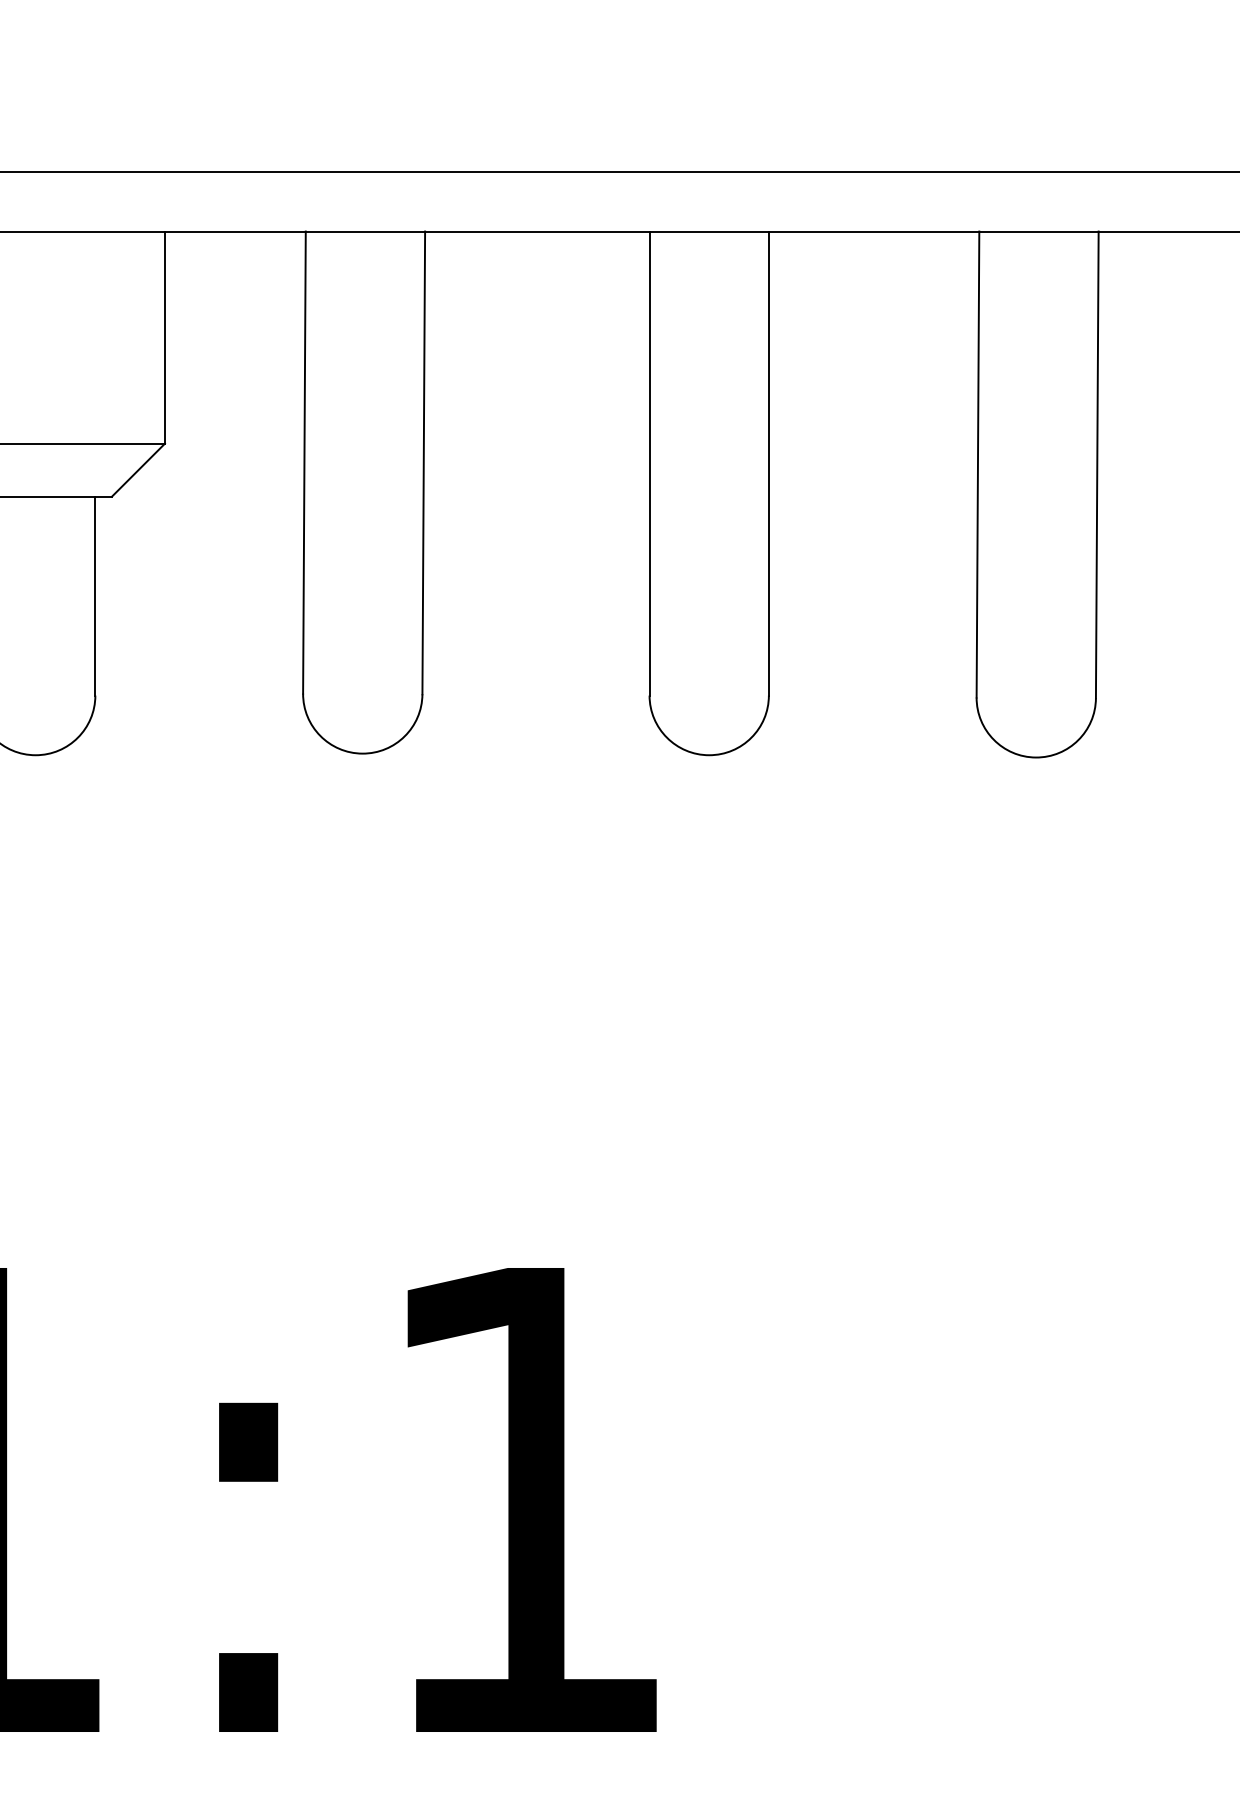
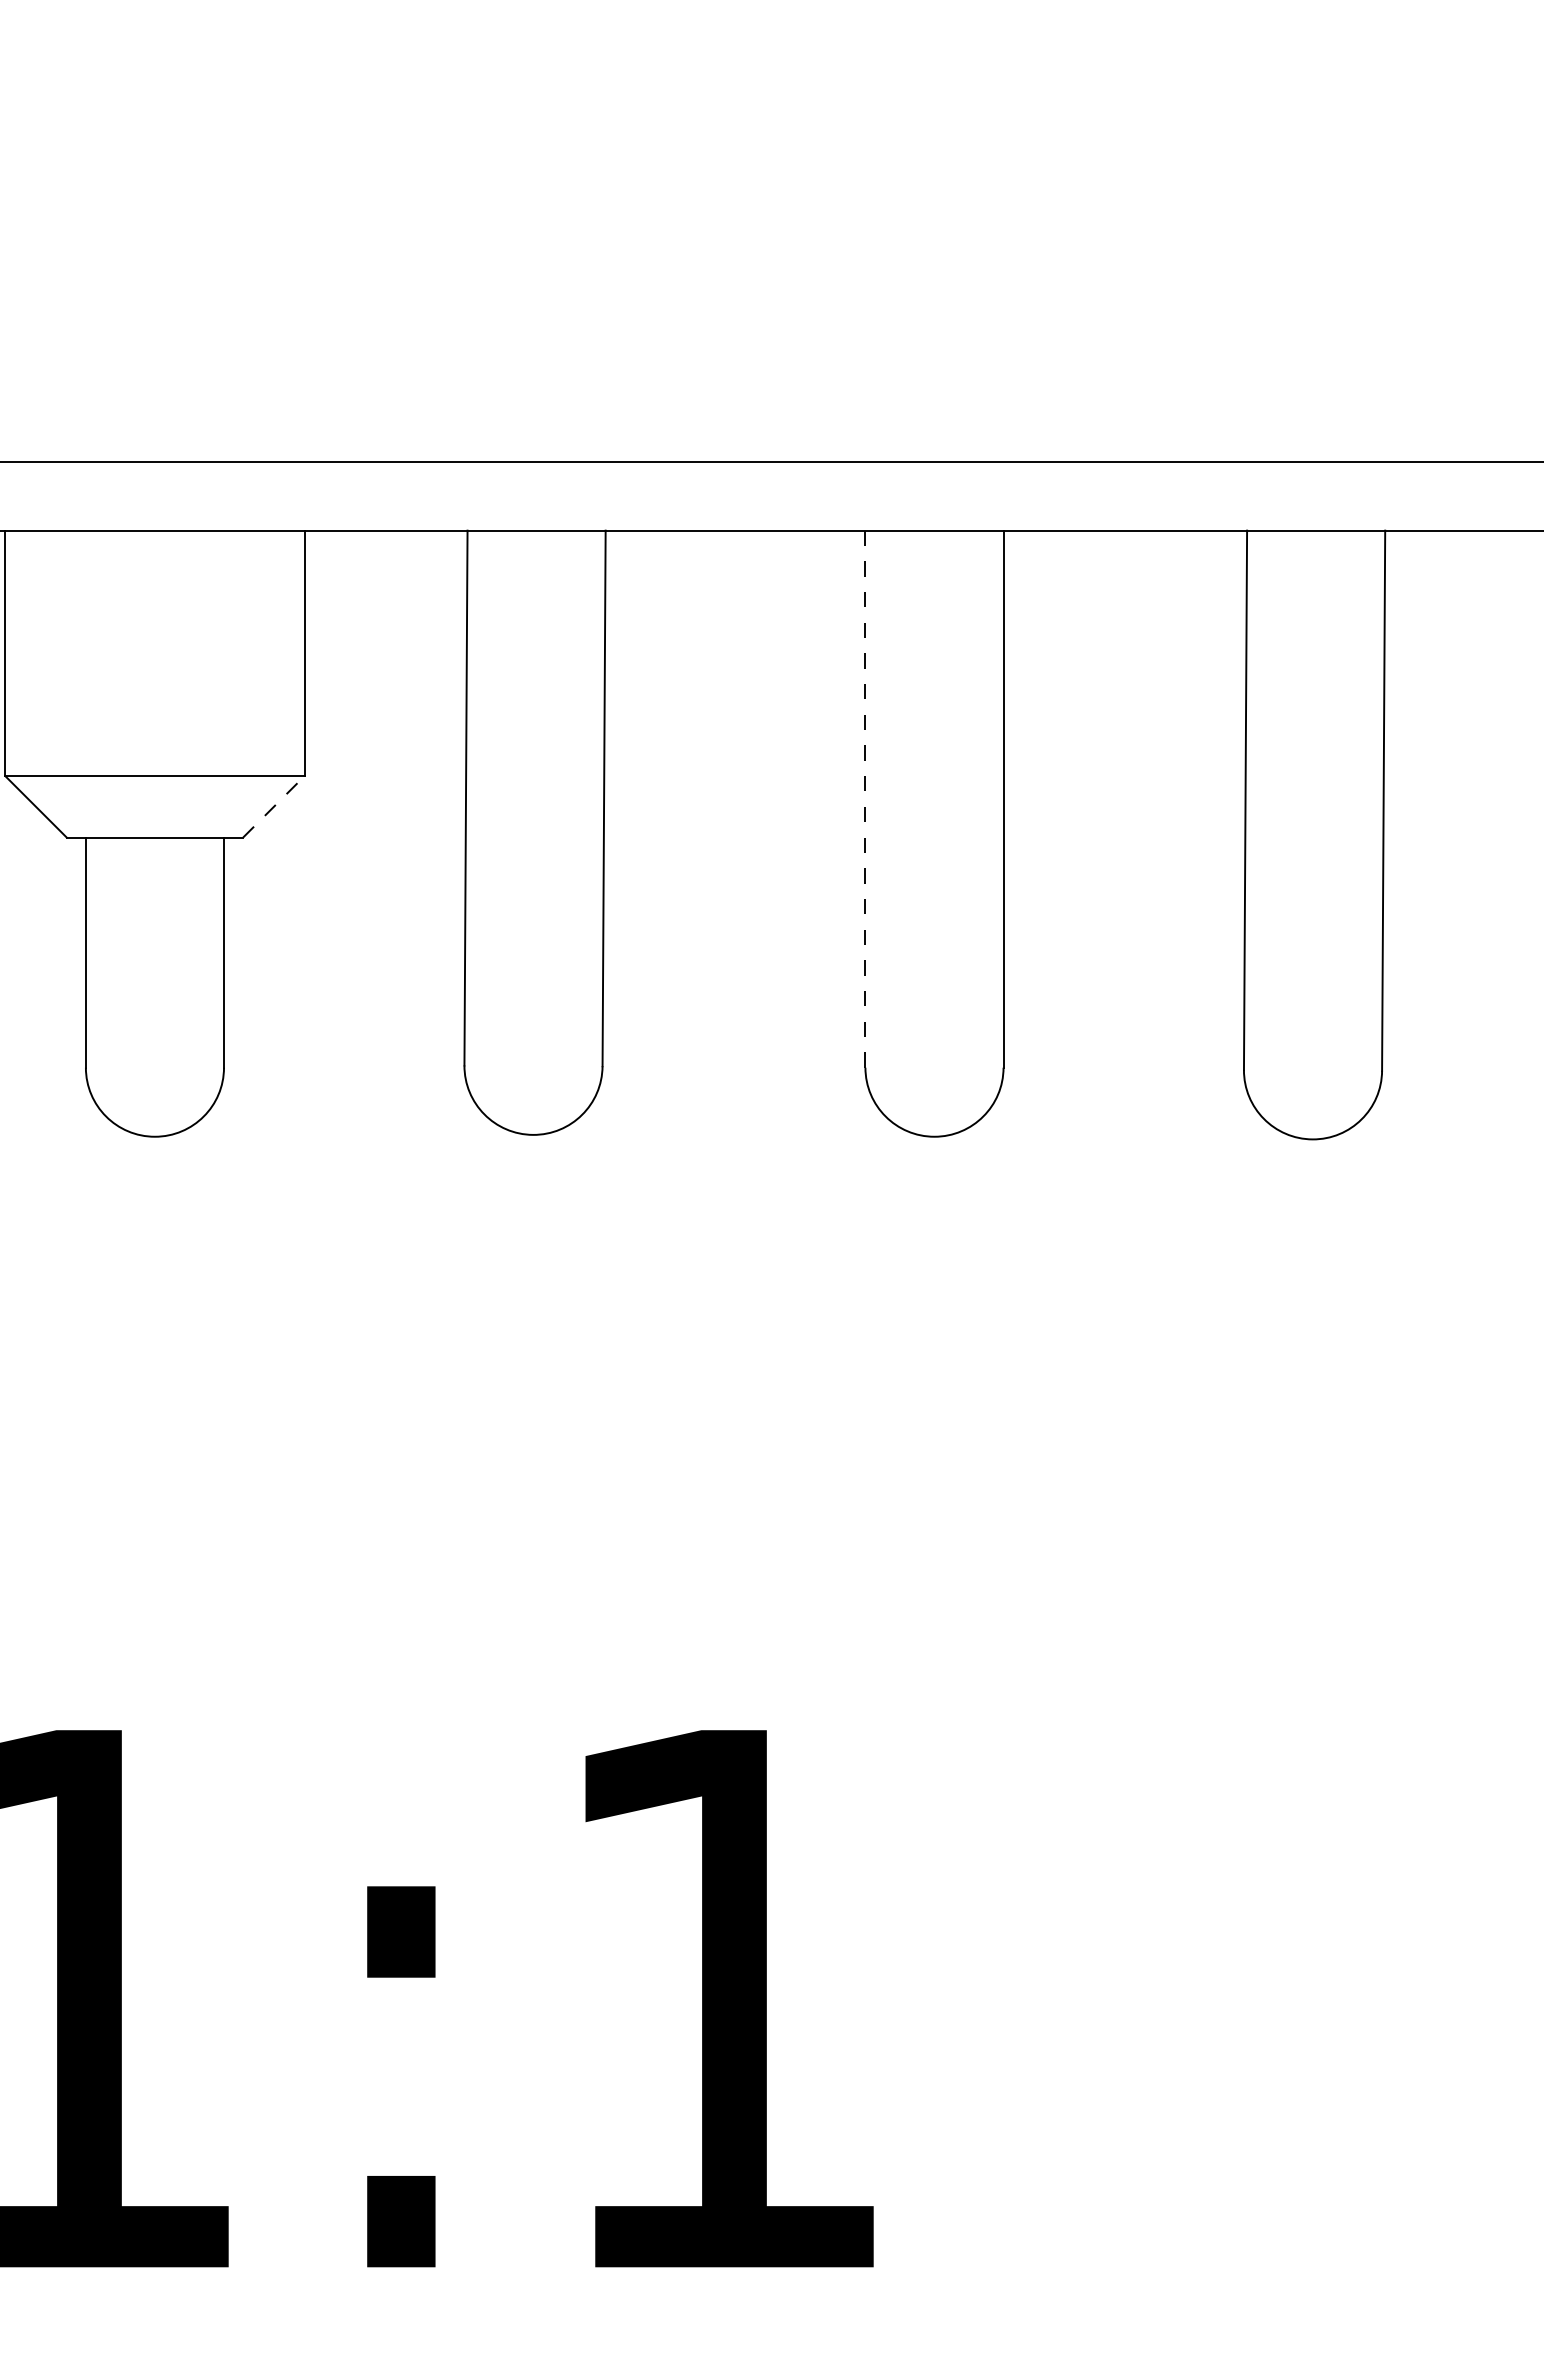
line: (649, 463) -> (865, 799), solid -> dashed
line: (138, 469) -> (274, 806), solid -> dashed

